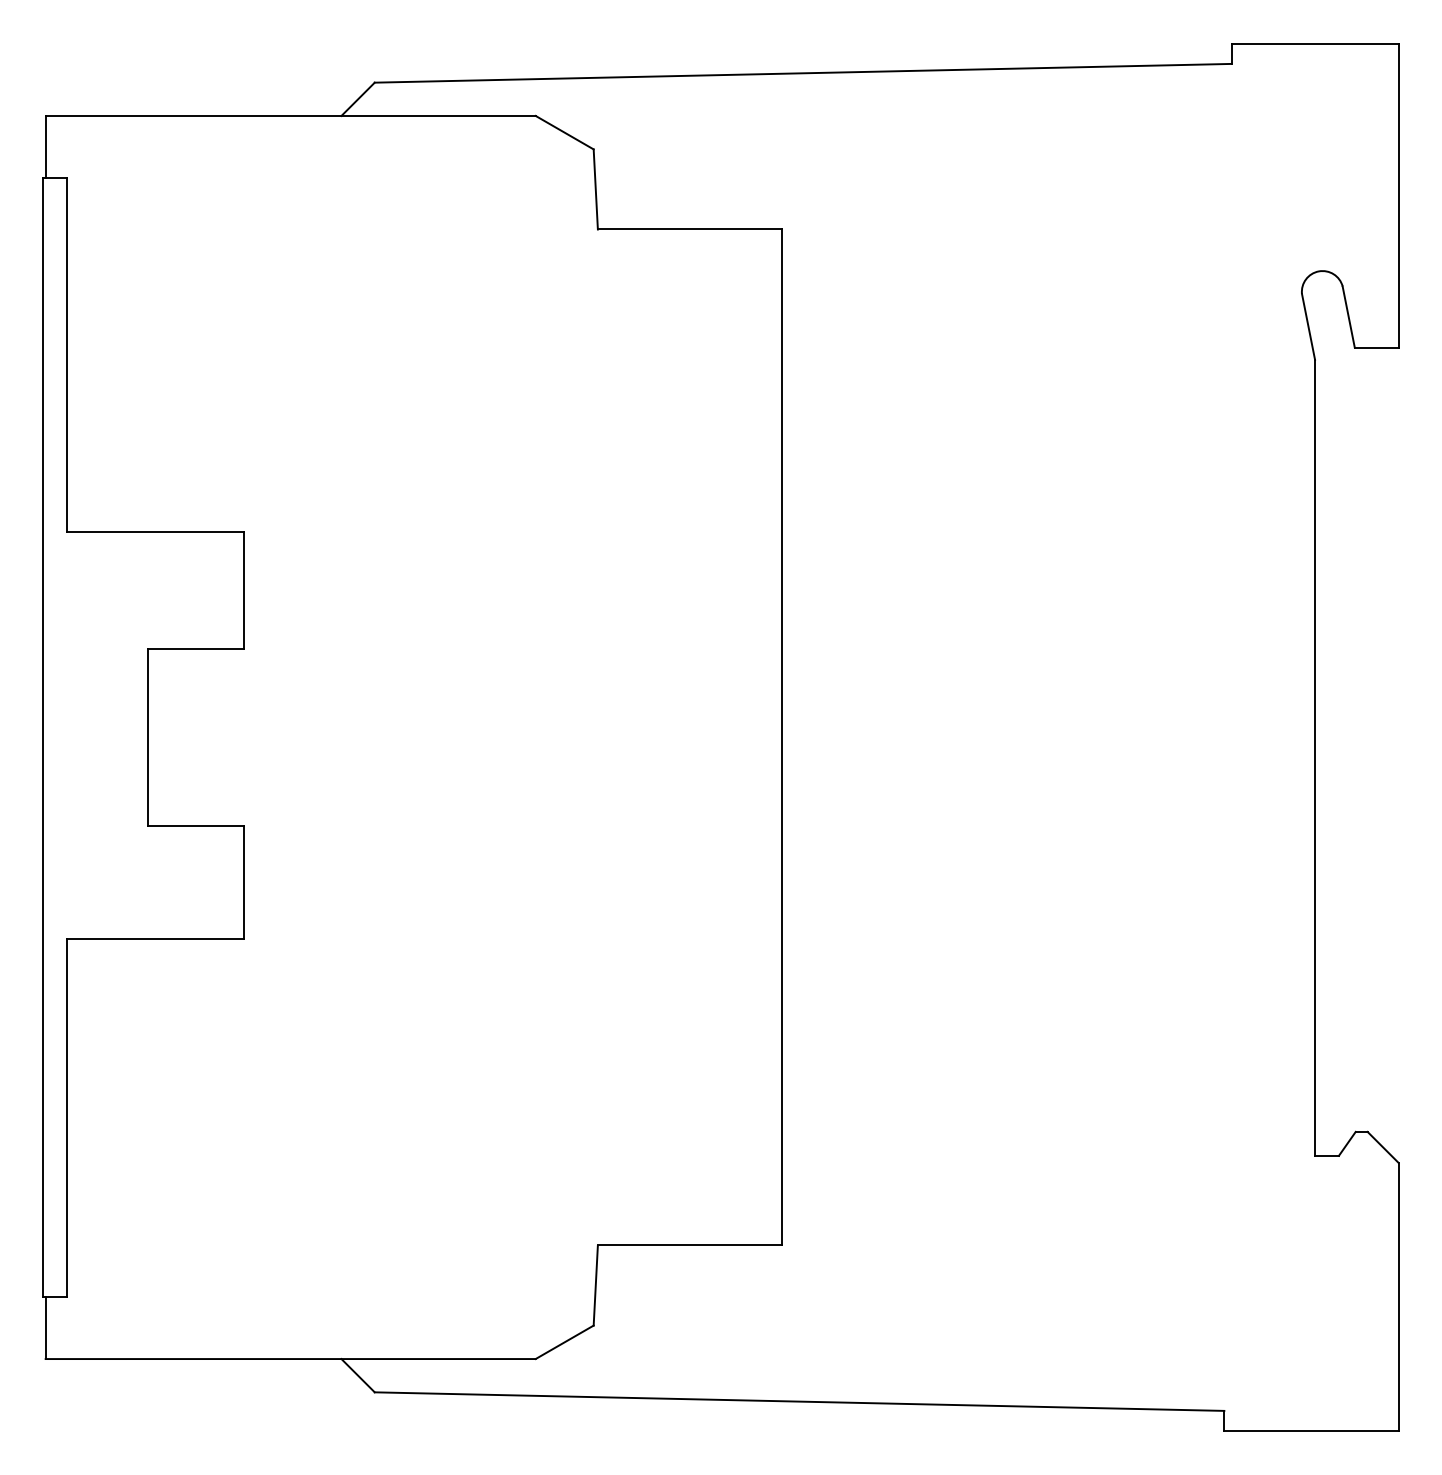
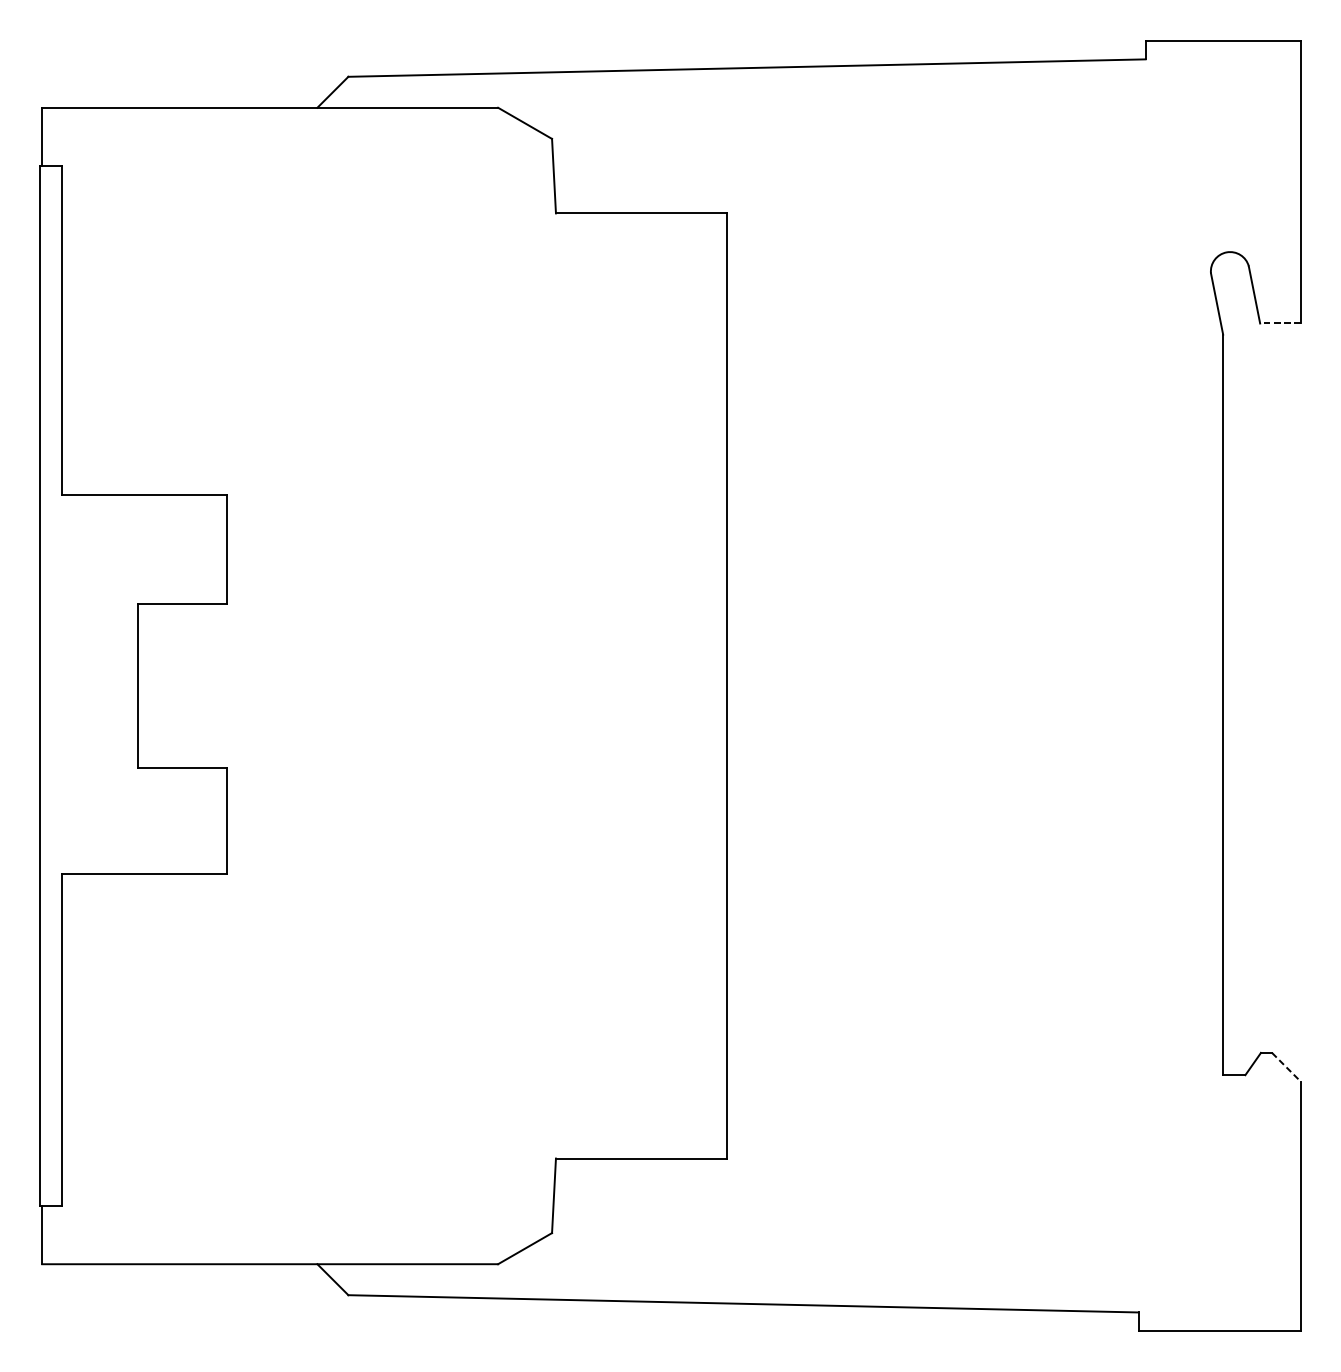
line: (1376, 347) -> (1280, 323), solid -> dashed
line: (1383, 1147) -> (1286, 1067), solid -> dashed

